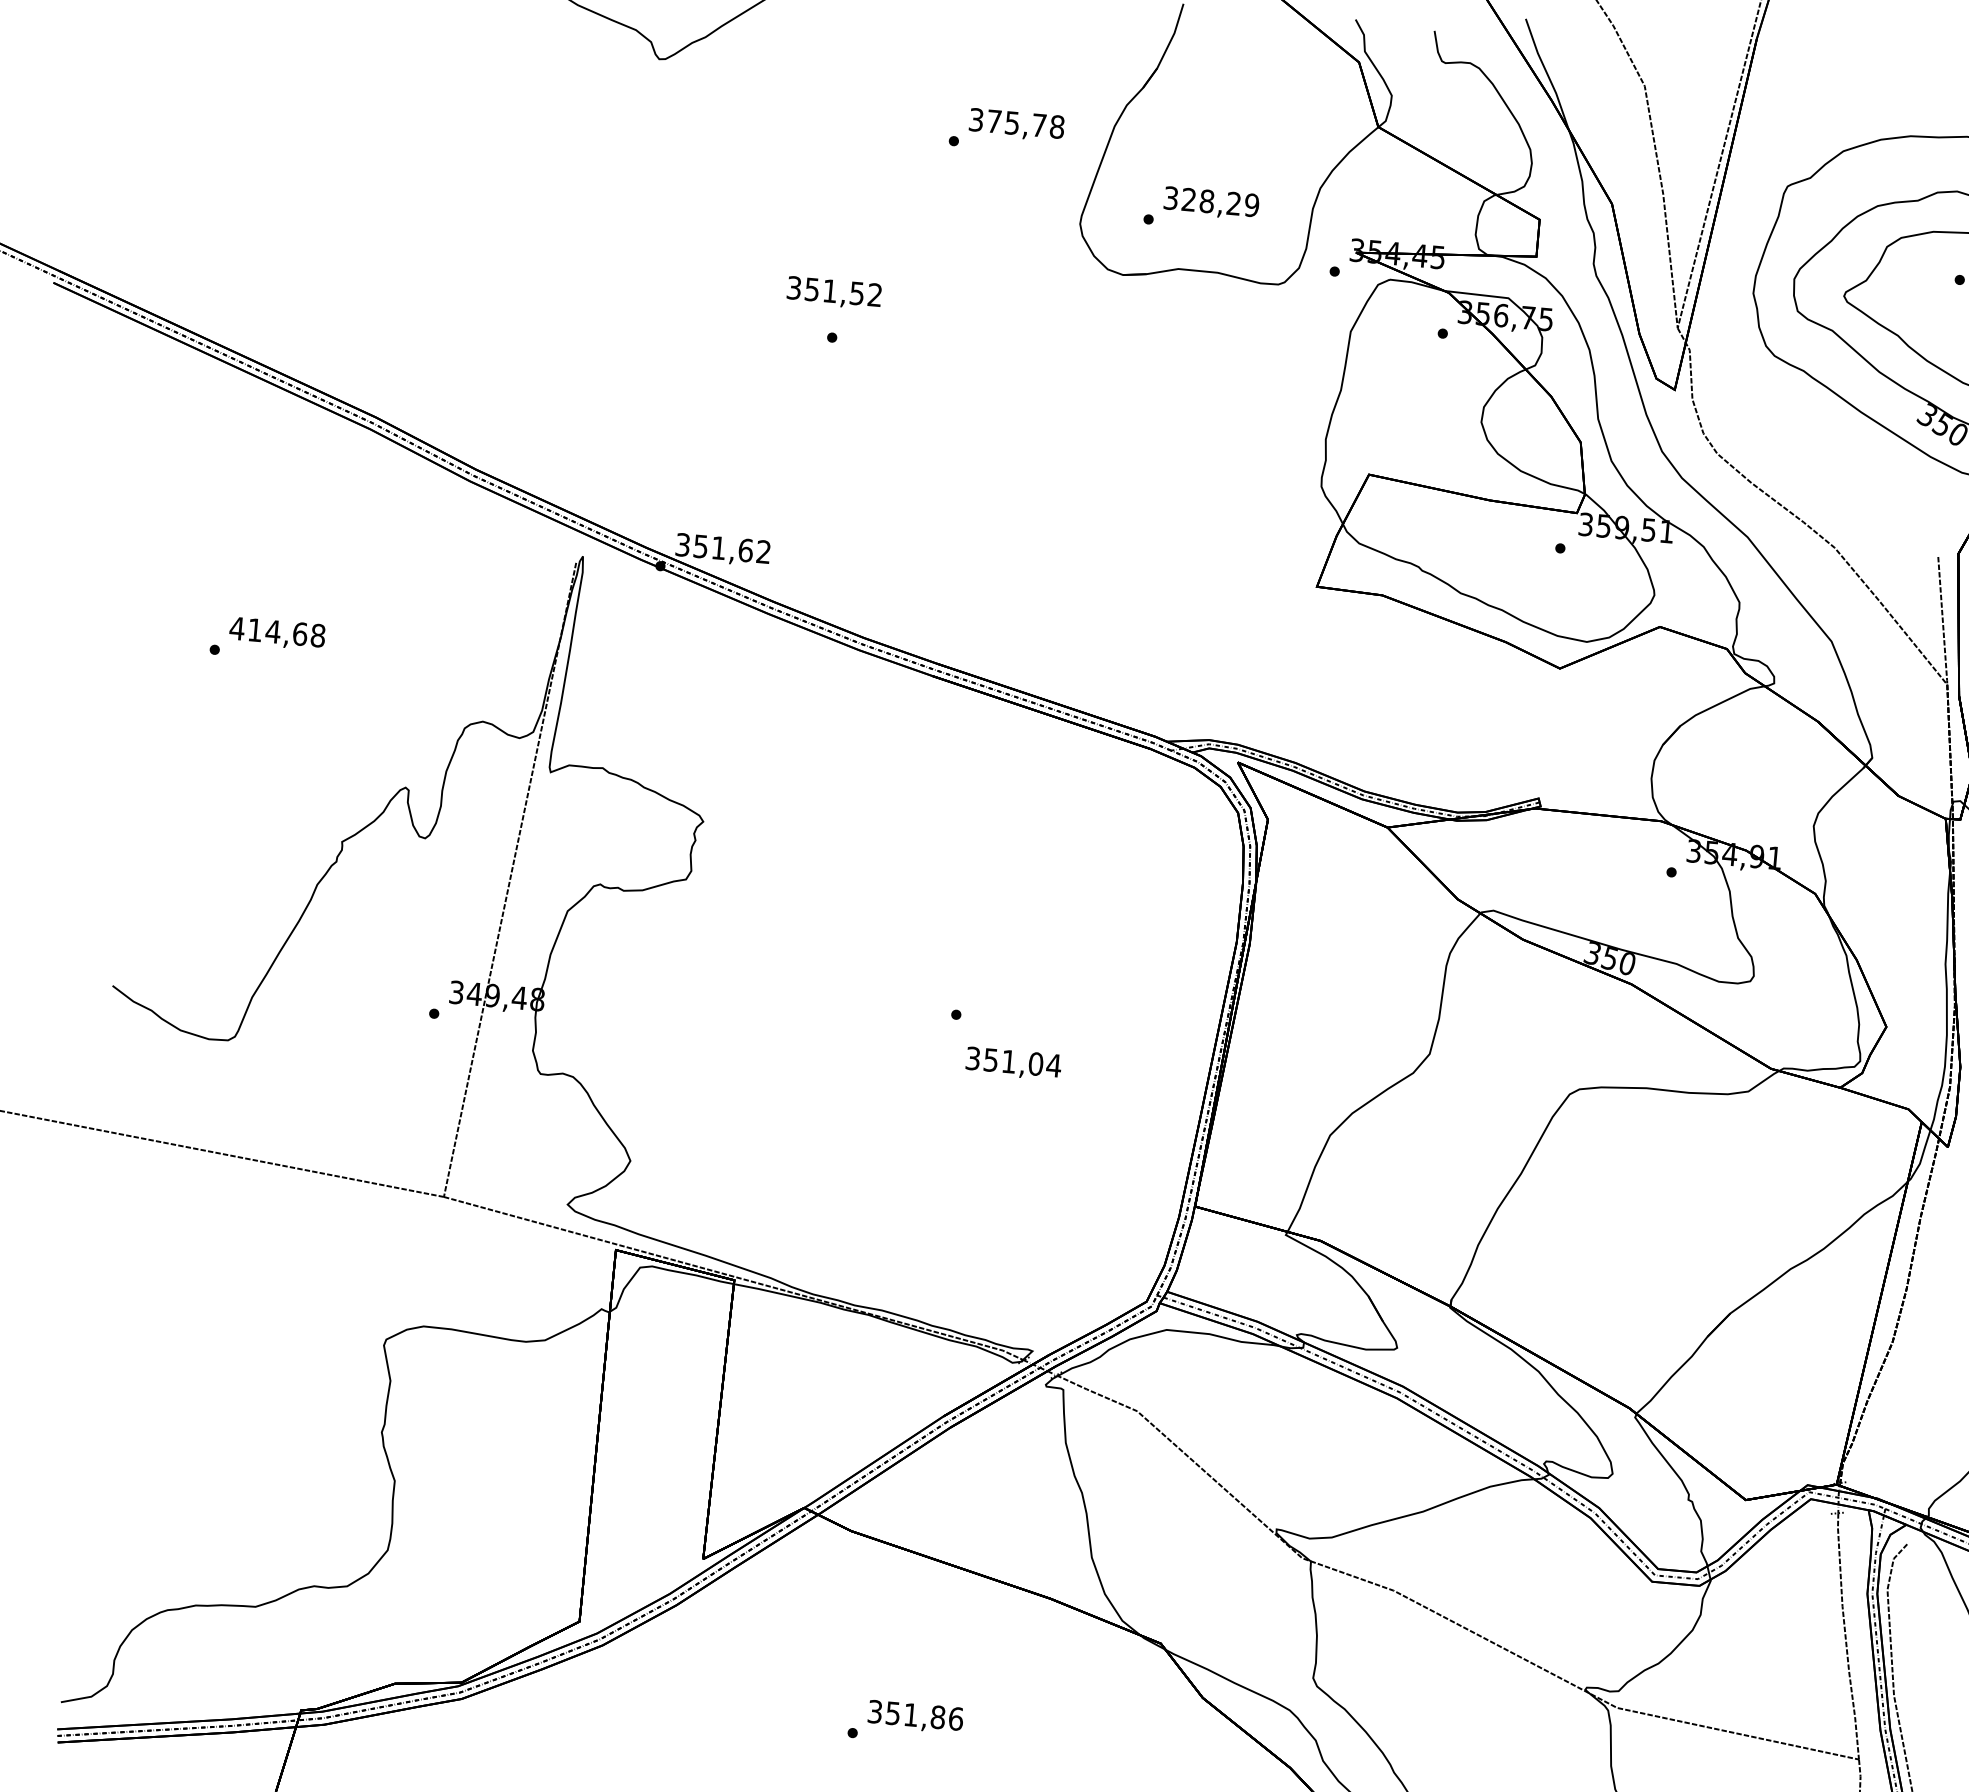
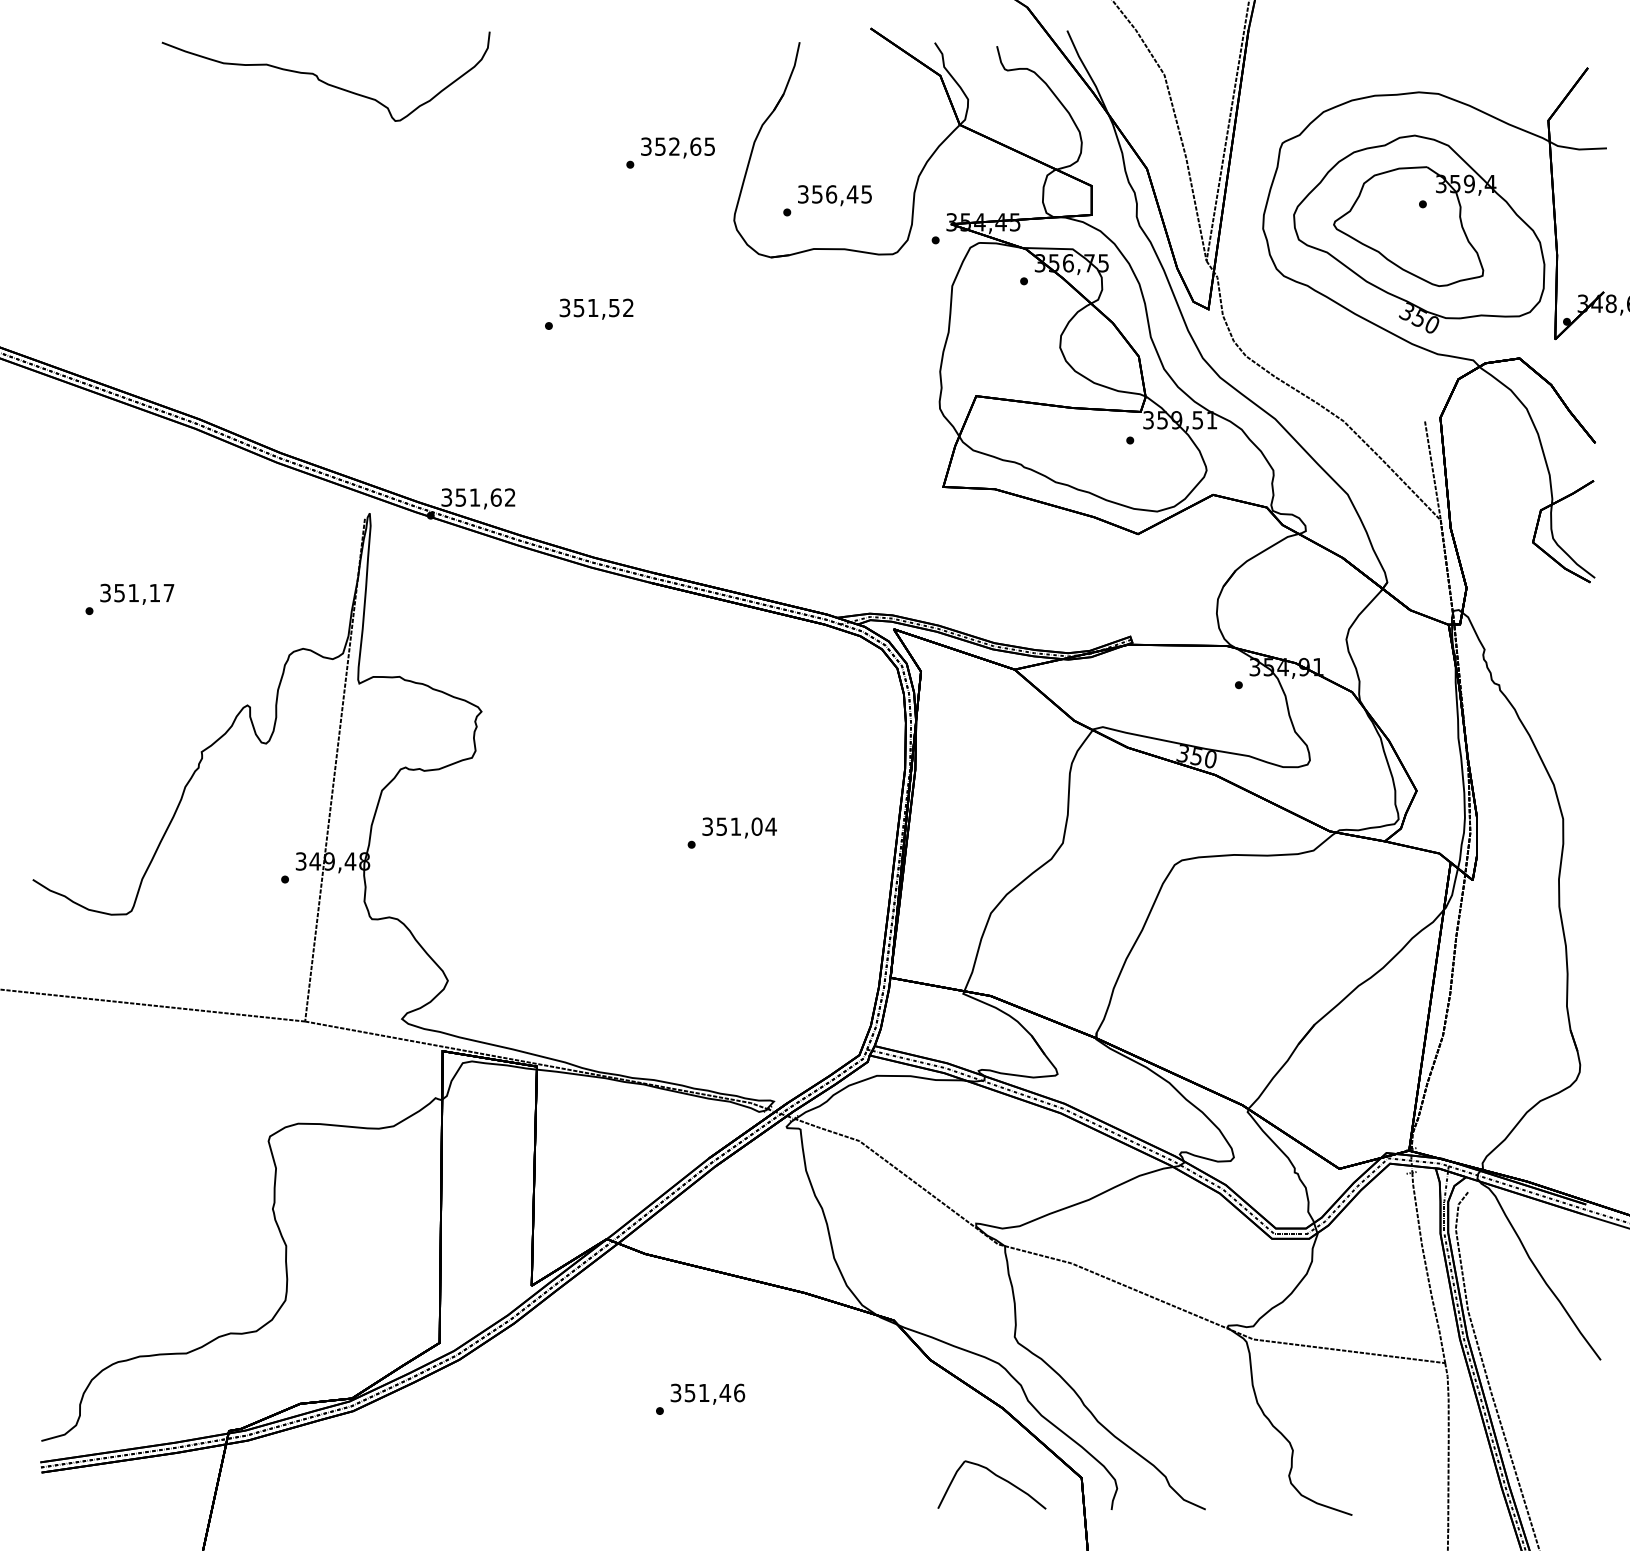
text: (1026, 124) -> (685, 146), 375,78 -> 352,65
text: (1221, 202) -> (842, 194), 328,29 -> 356,45
text: (834, 292) -> (596, 308), moved
text: (276, 631) -> (136, 592), 414,68 -> 351,17
text: (1013, 1063) -> (739, 827), moved
text: (938, 1716) -> (725, 1392), 351,86 -> 351,46

